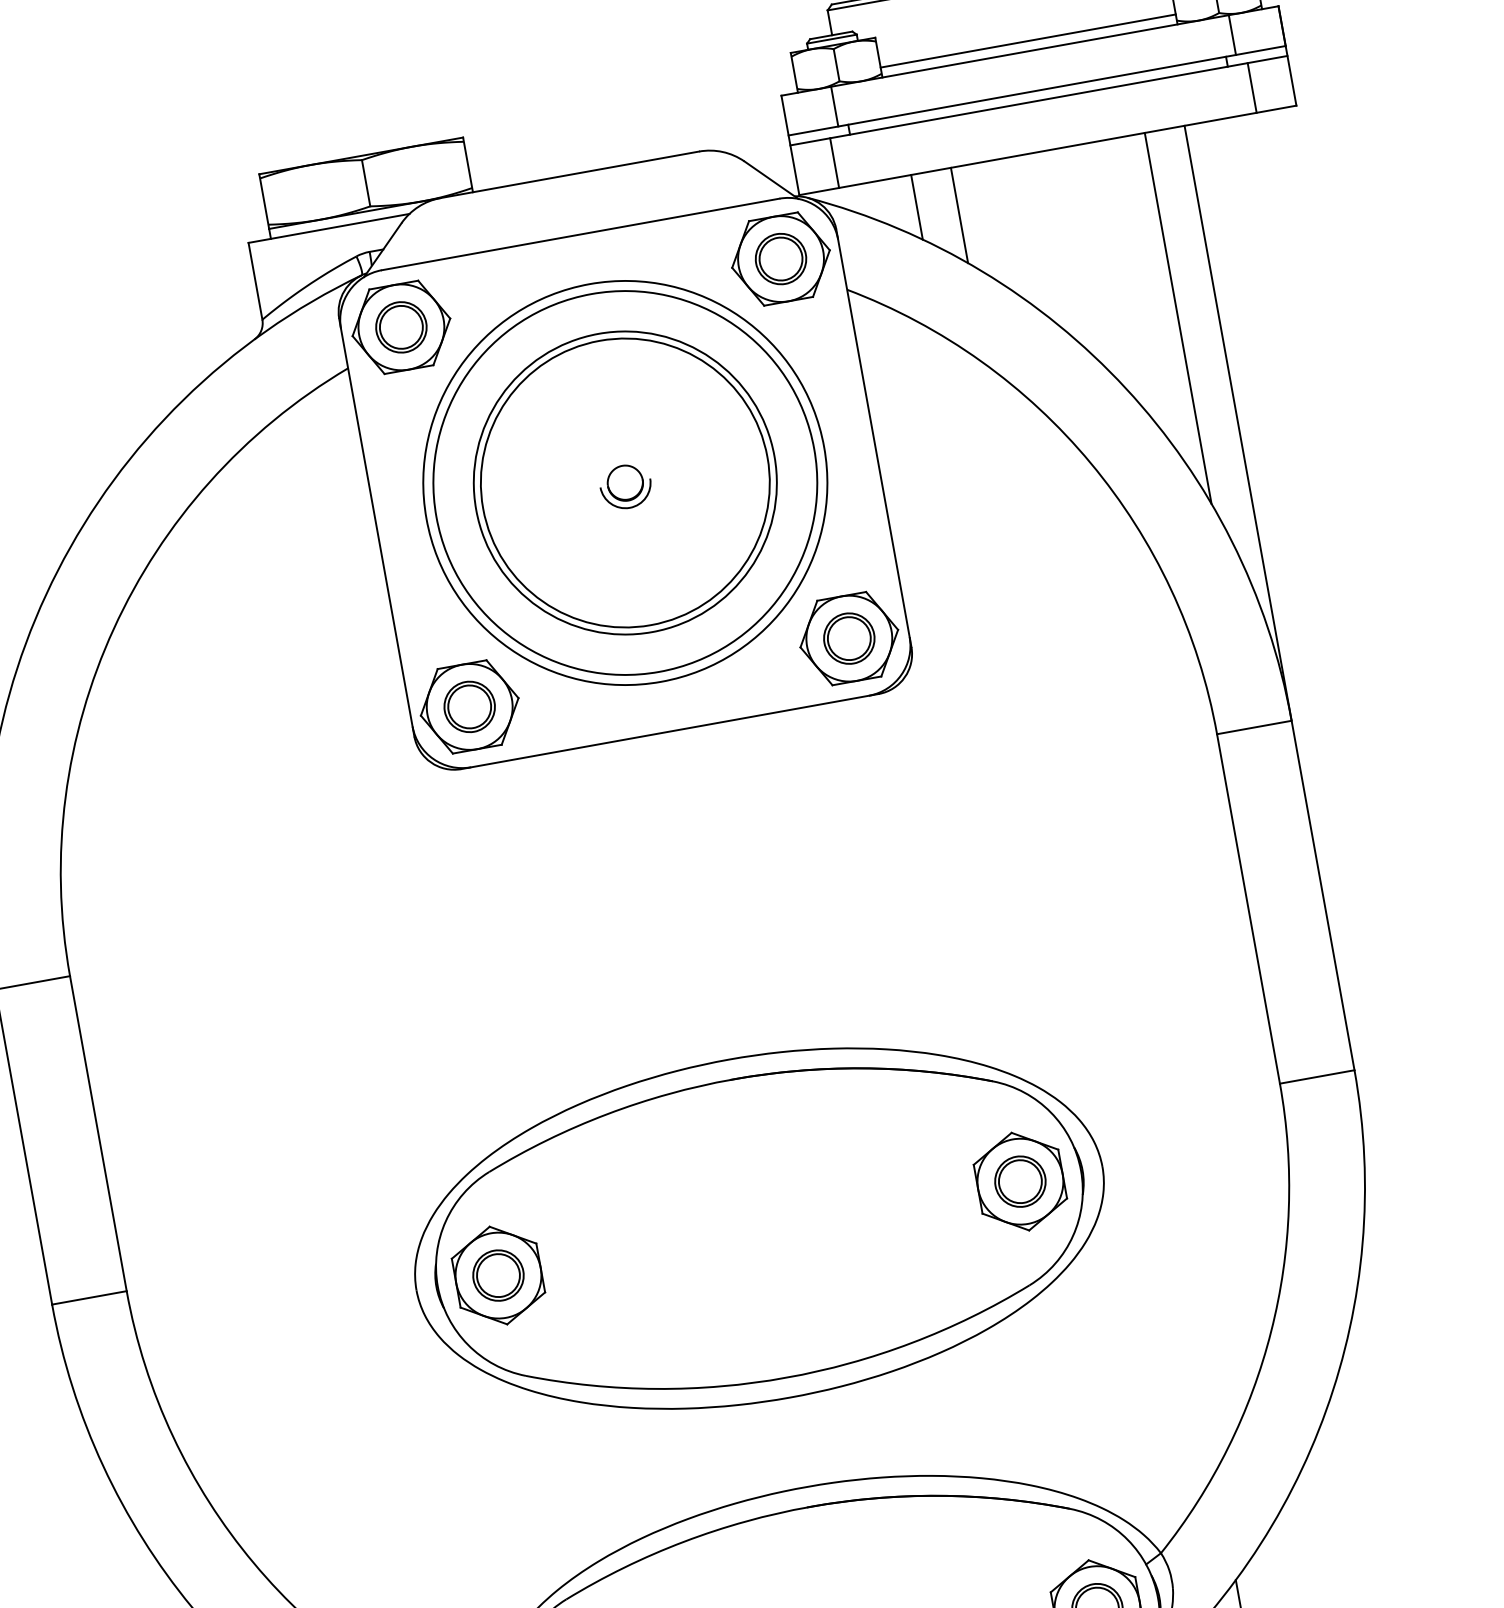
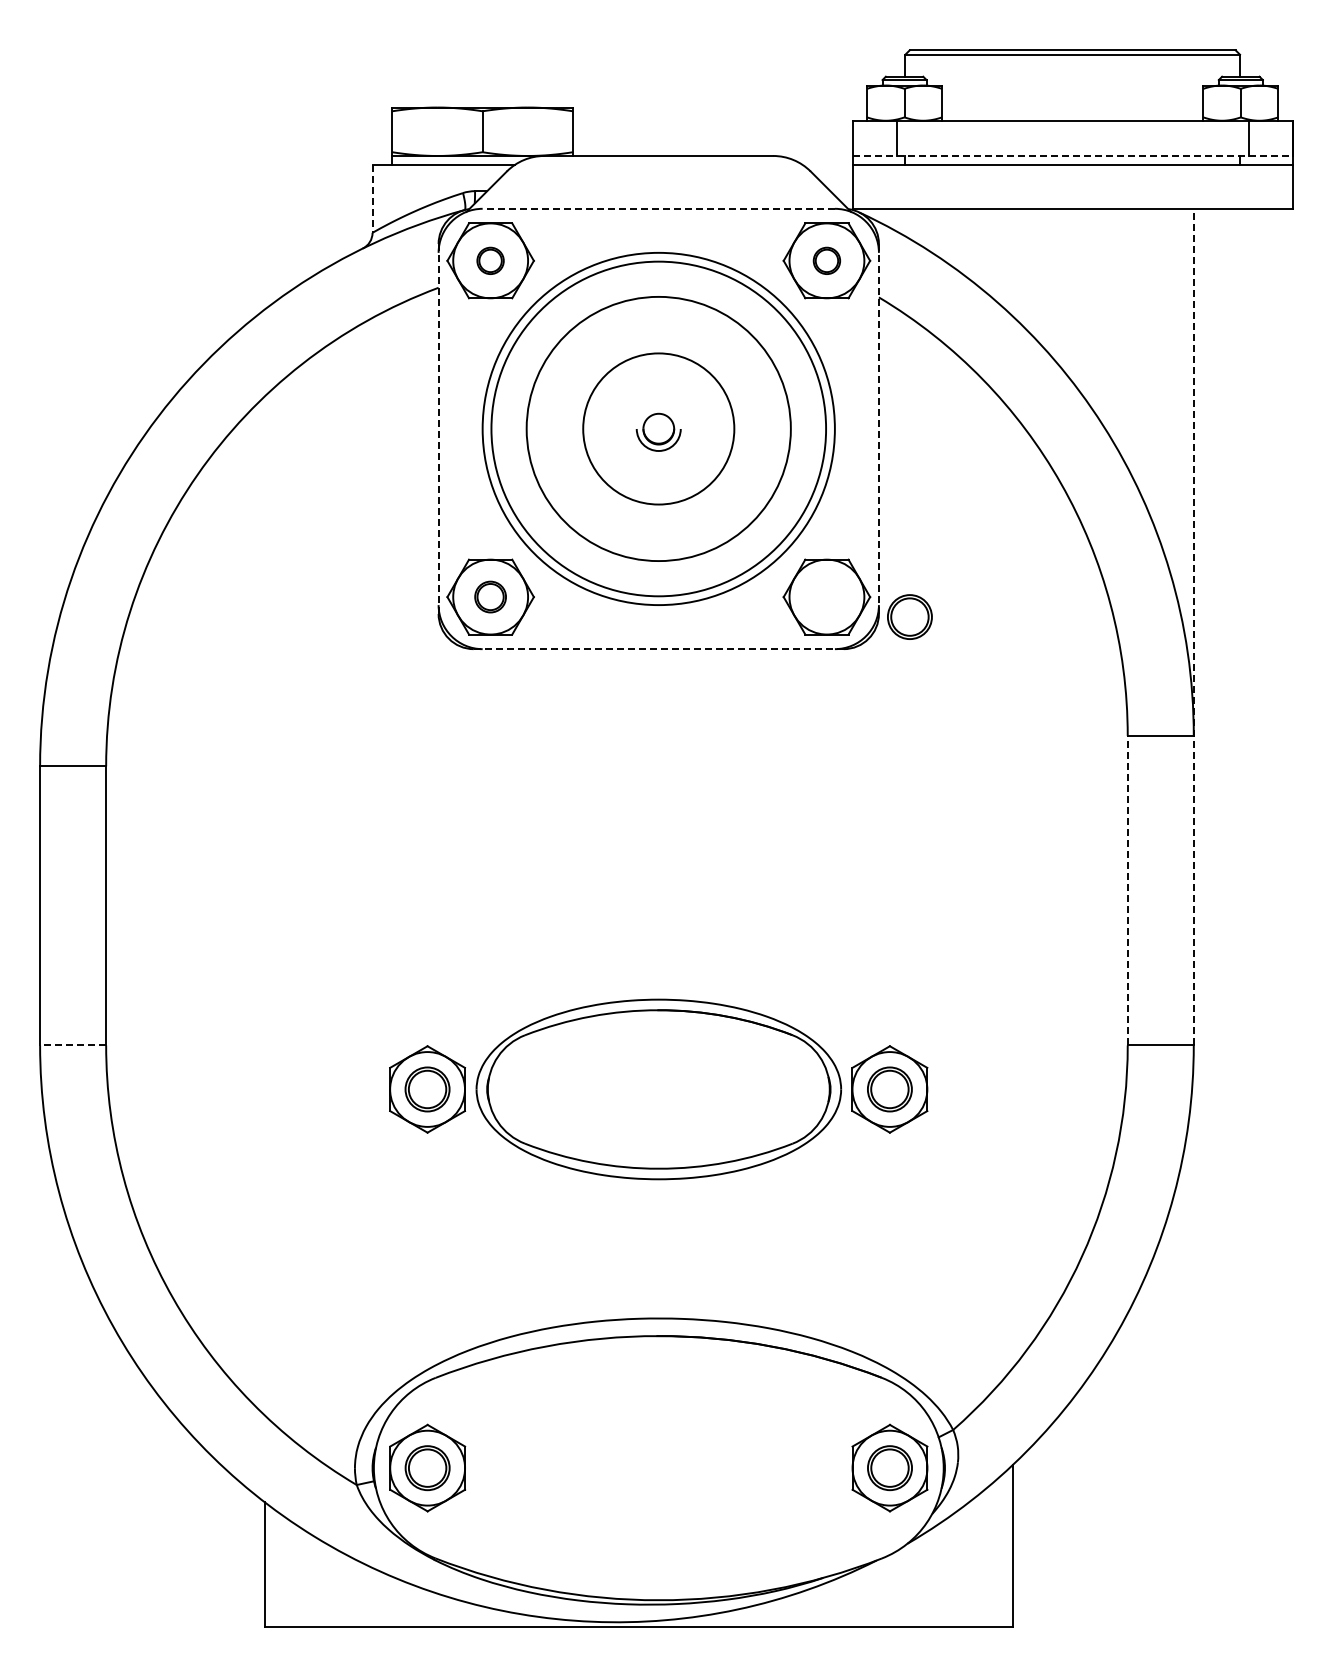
line: (1027, 40) -> (1072, 111), removed
line: (1251, 87) -> (1257, 186), removed
line: (1037, 90) -> (1073, 155), solid -> dashed
line: (834, 162) -> (887, 186), removed
line: (916, 207) -> (951, 237), removed
line: (959, 214) -> (986, 250), removed
line: (580, 234) -> (658, 208), solid -> dashed
part: (780, 258) -> (826, 260), size x0.6
line: (255, 282) -> (372, 199), solid -> dashed
line: (1177, 317) -> (1158, 372), removed
part: (401, 326) -> (490, 260), size x0.6
line: (873, 437) -> (878, 428), solid -> dashed
circle: (624, 482) -> (658, 428), size x0.6
line: (376, 527) -> (438, 428), solid -> dashed
line: (1269, 597) -> (1193, 626), solid -> dashed
part: (848, 638) -> (909, 616), moved
part: (469, 706) -> (490, 596), size x0.7
line: (669, 731) -> (658, 649), solid -> dashed
line: (1248, 908) -> (1127, 890), solid -> dashed
part: (759, 1228) -> (658, 1089), size x0.6
line: (88, 1298) -> (72, 1045), solid -> dashed

